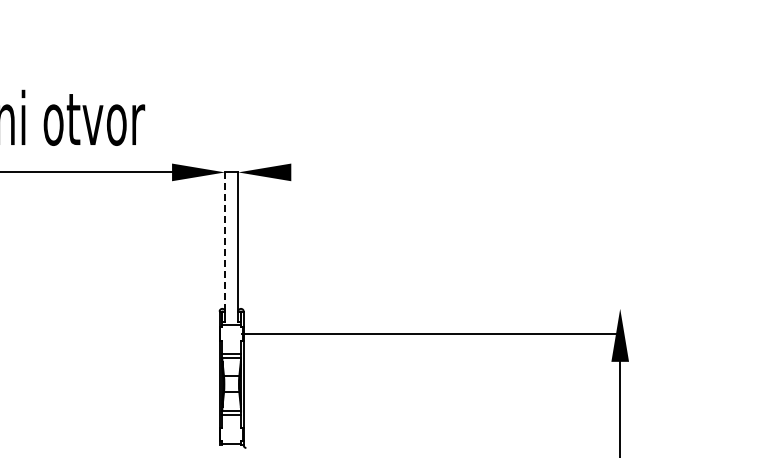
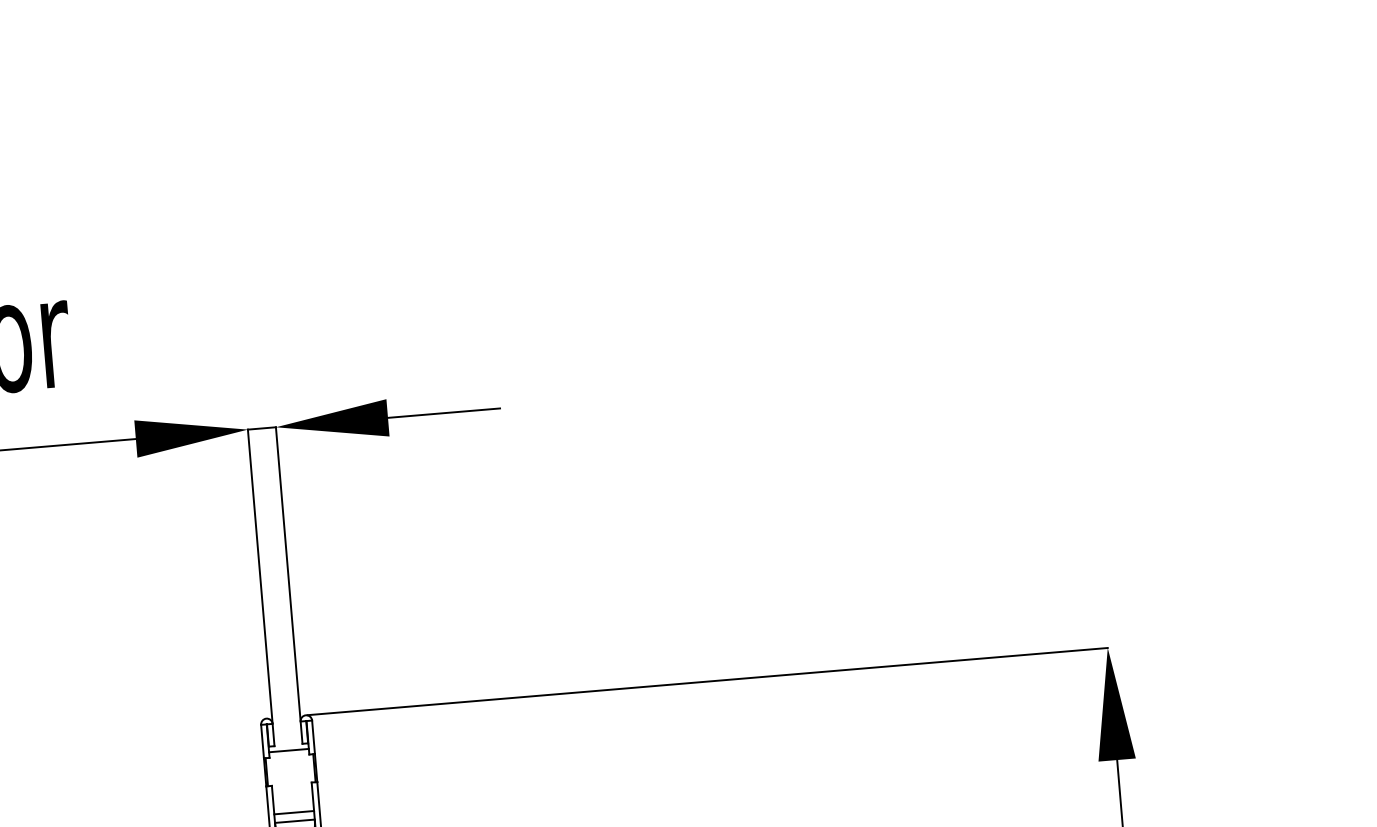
line: (317, 172) -> (443, 413), added
line: (225, 241) -> (261, 575), dashed -> solid
line: (430, 333) -> (706, 680), moved

